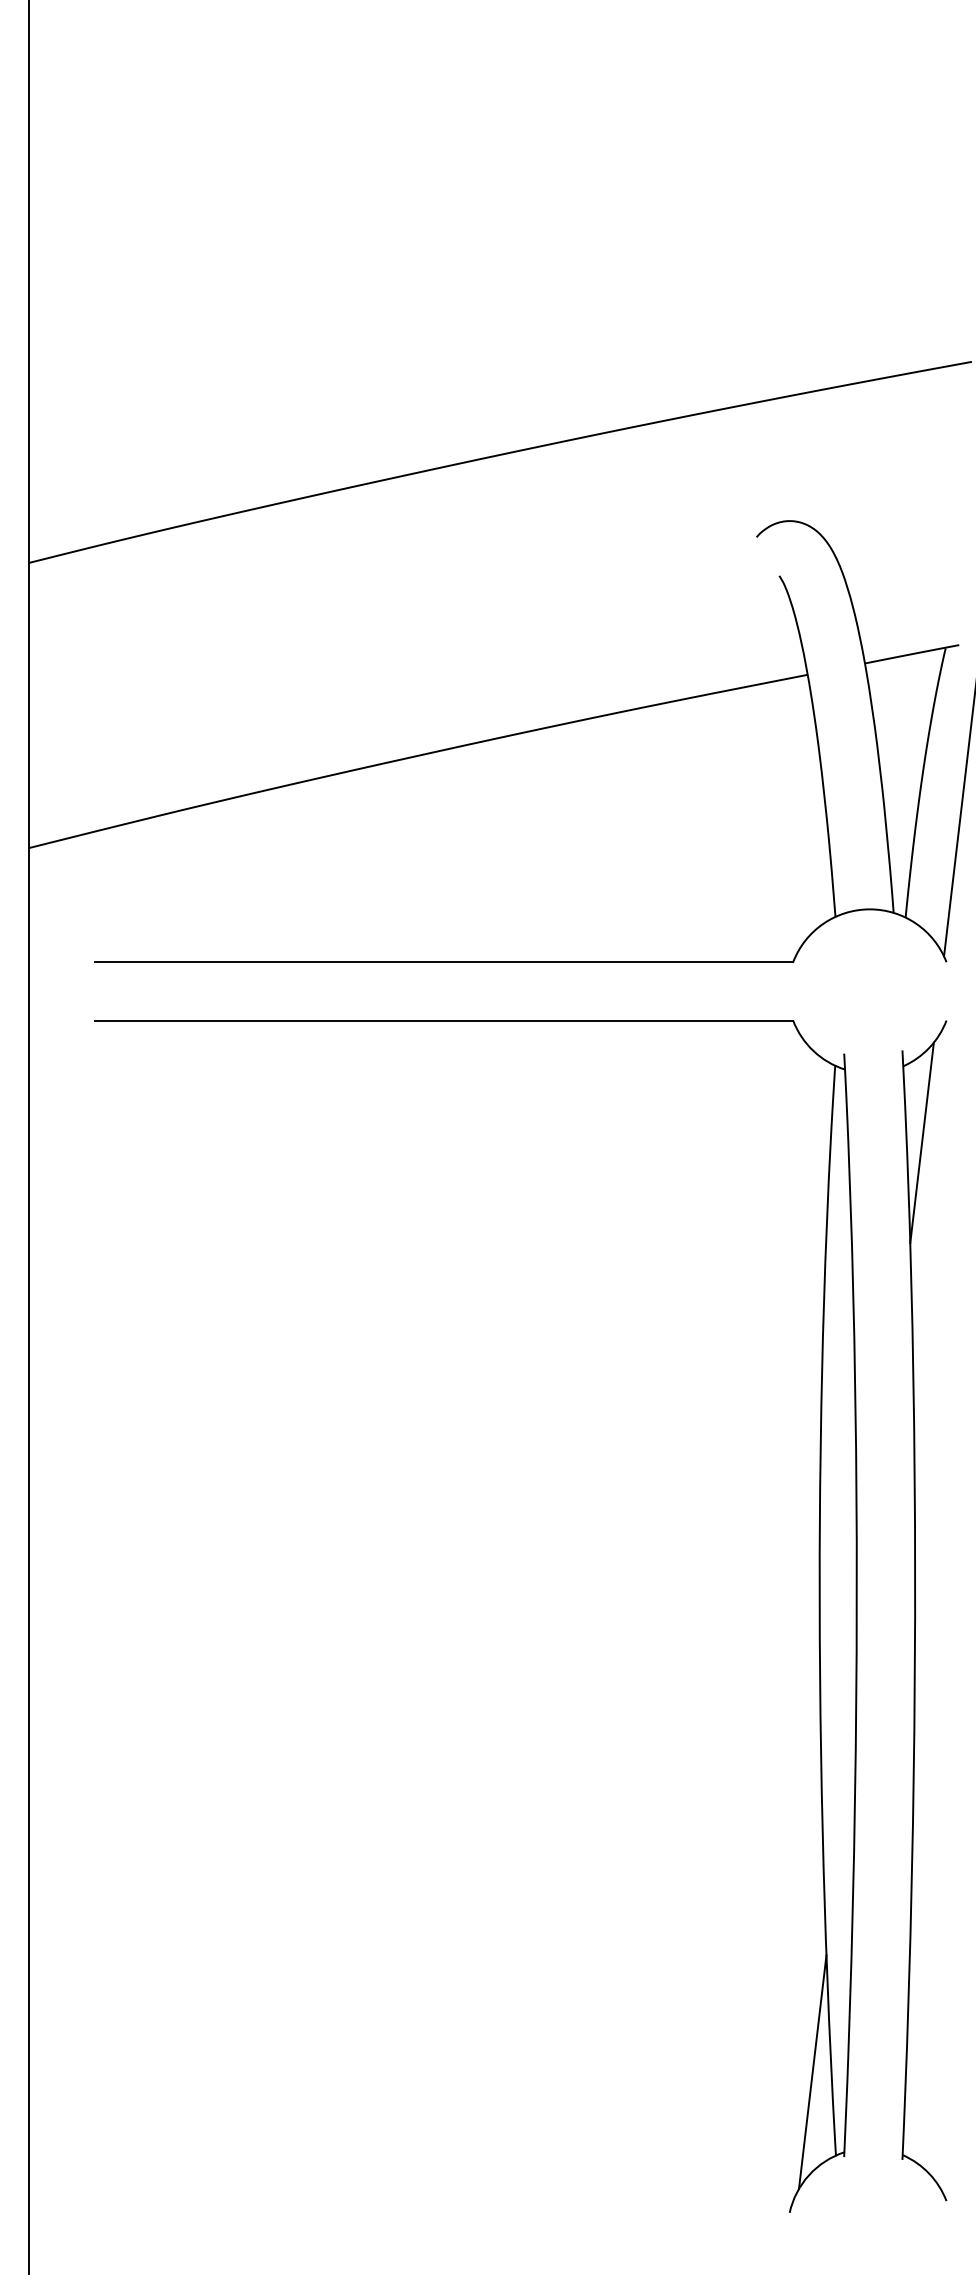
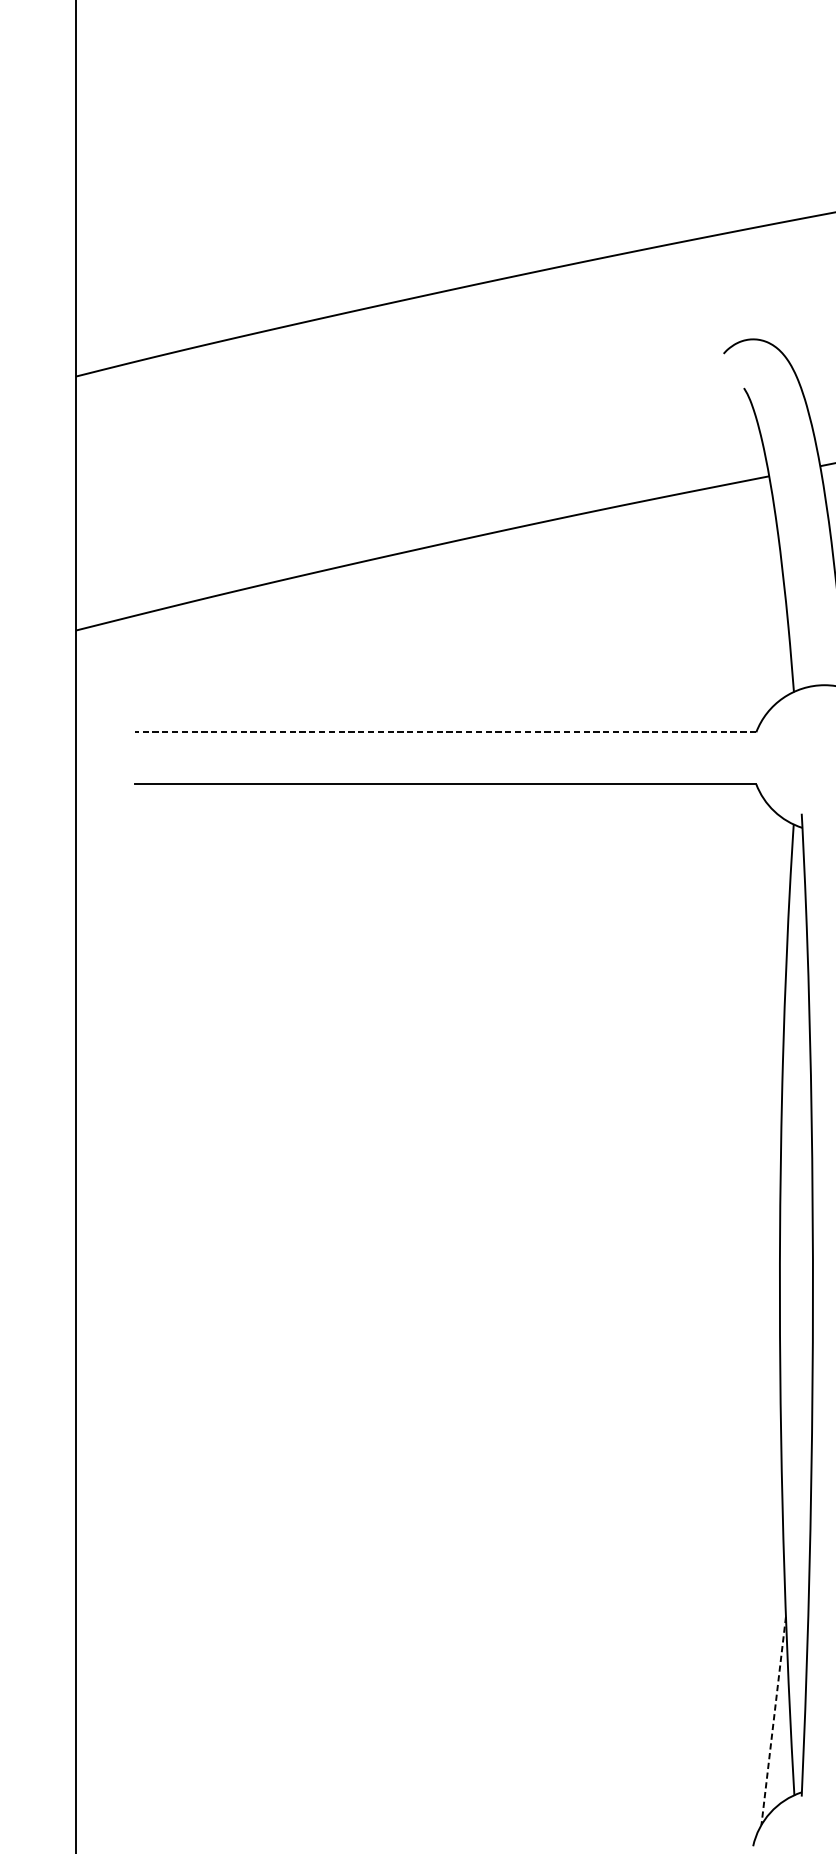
line: (443, 962) -> (444, 732), solid -> dashed
line: (812, 2072) -> (773, 1721), solid -> dashed

